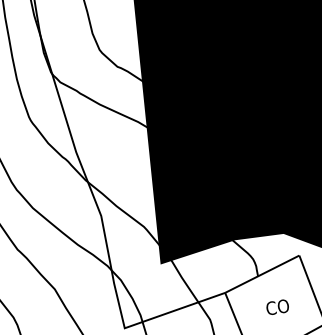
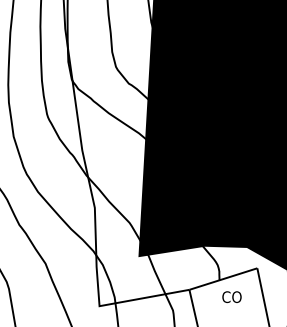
text: (277, 306) -> (231, 296), moved

